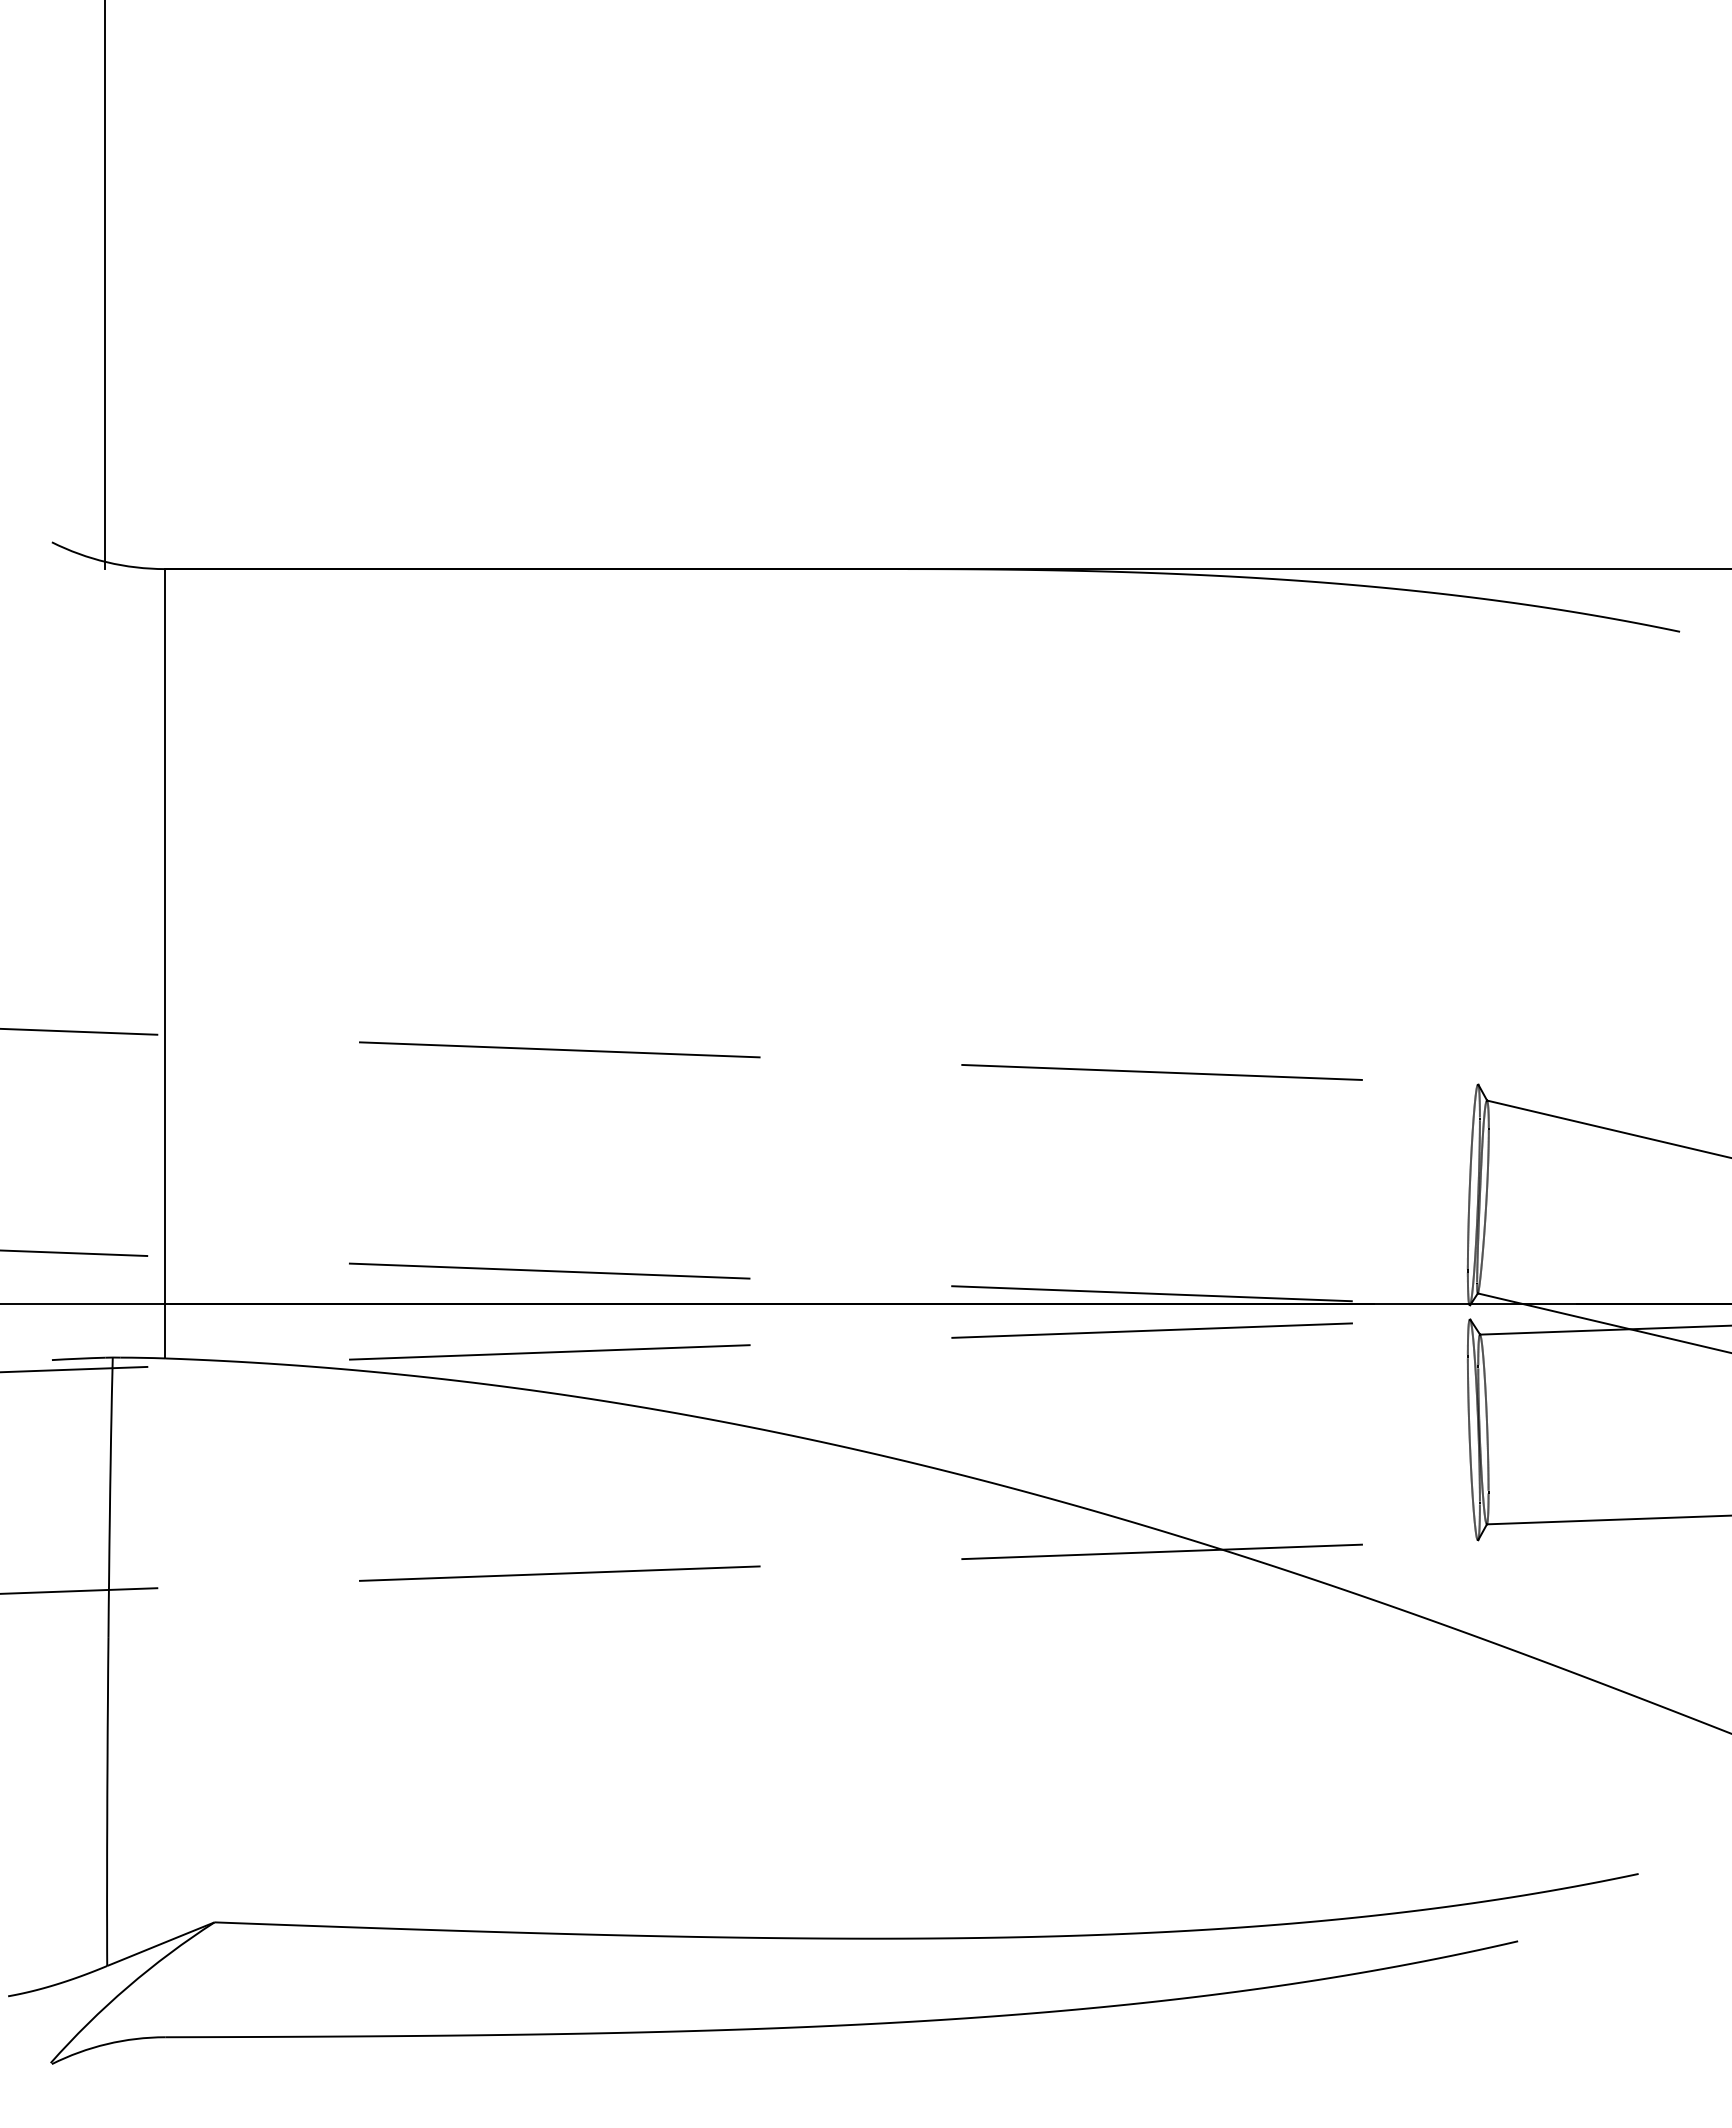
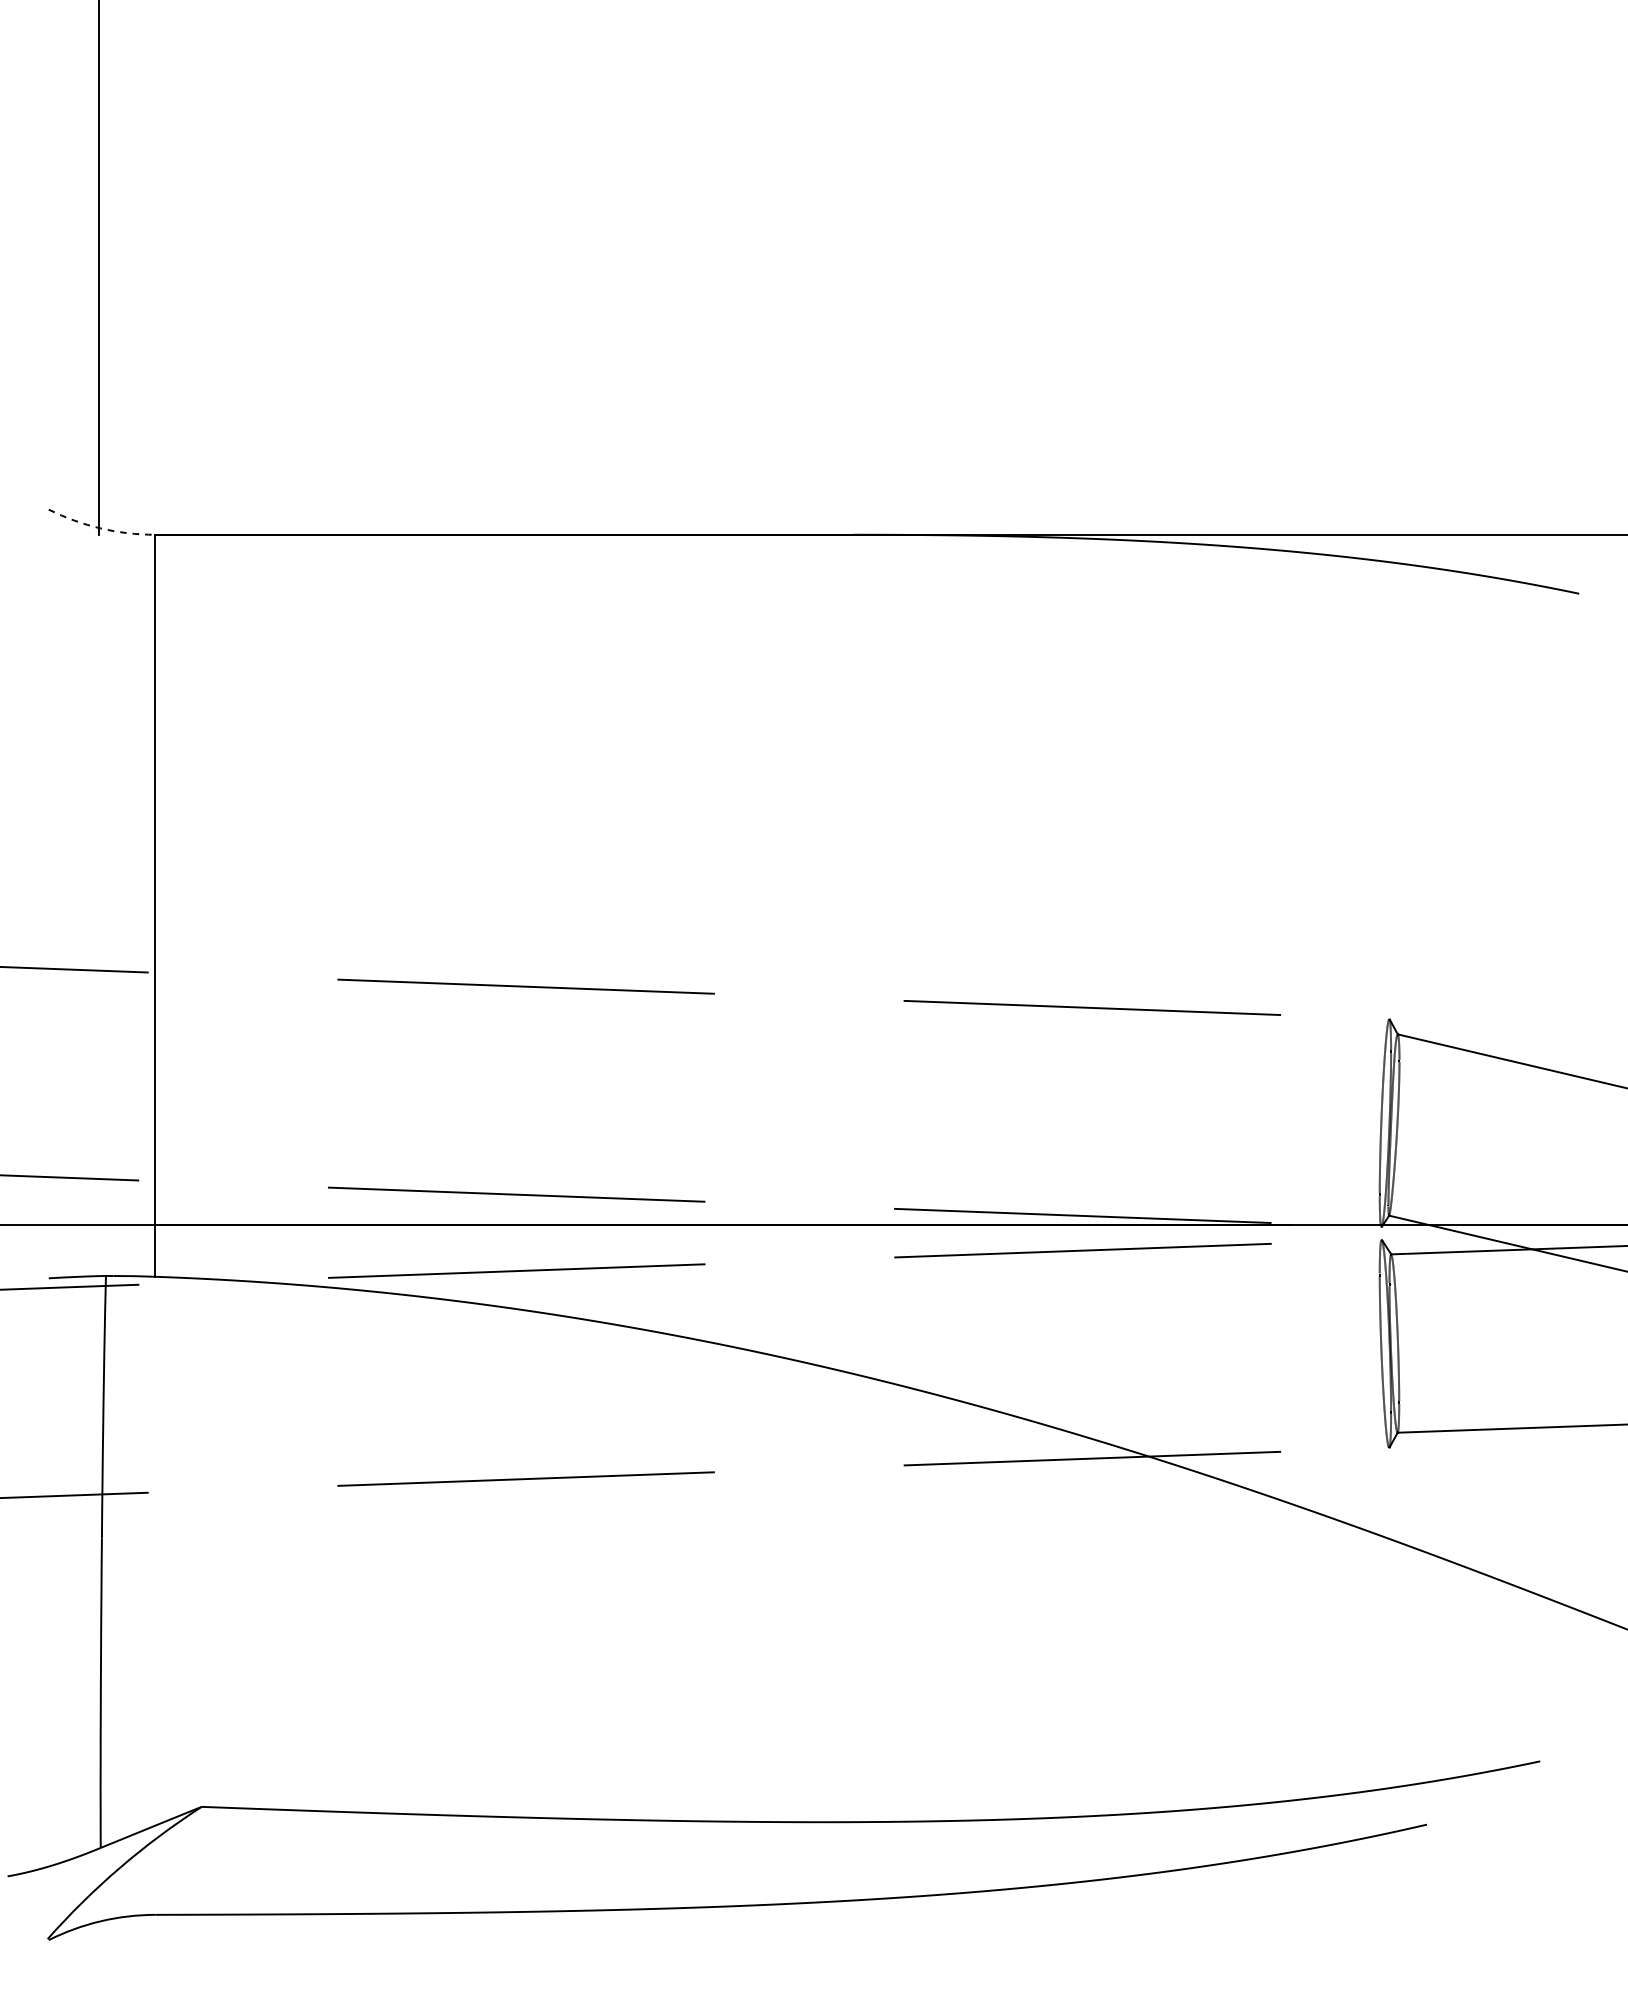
arc: (107, 562) -> (101, 528), solid -> dashed

